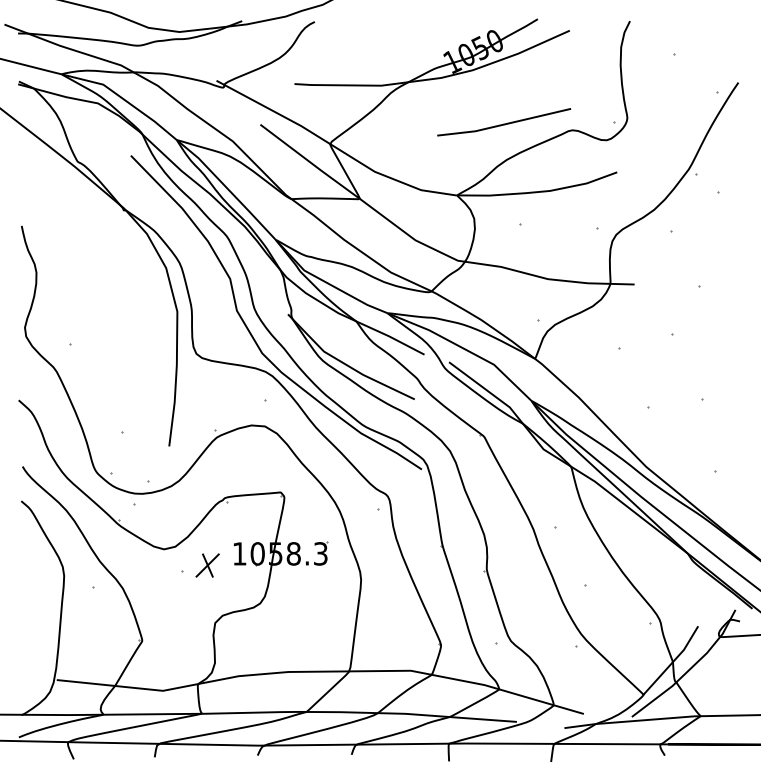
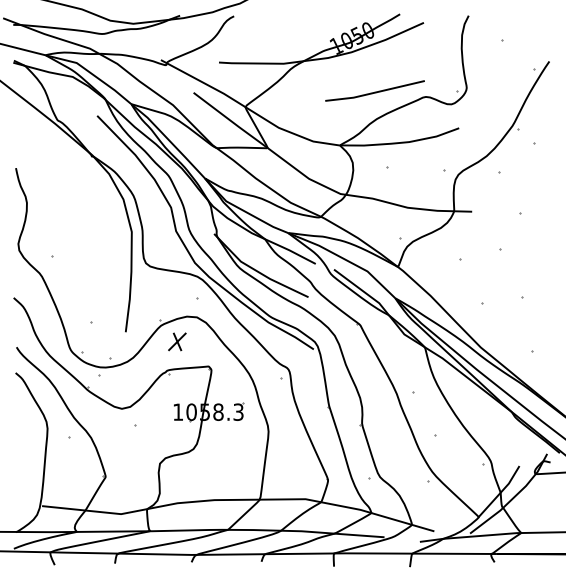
part: (207, 565) -> (177, 341), moved

